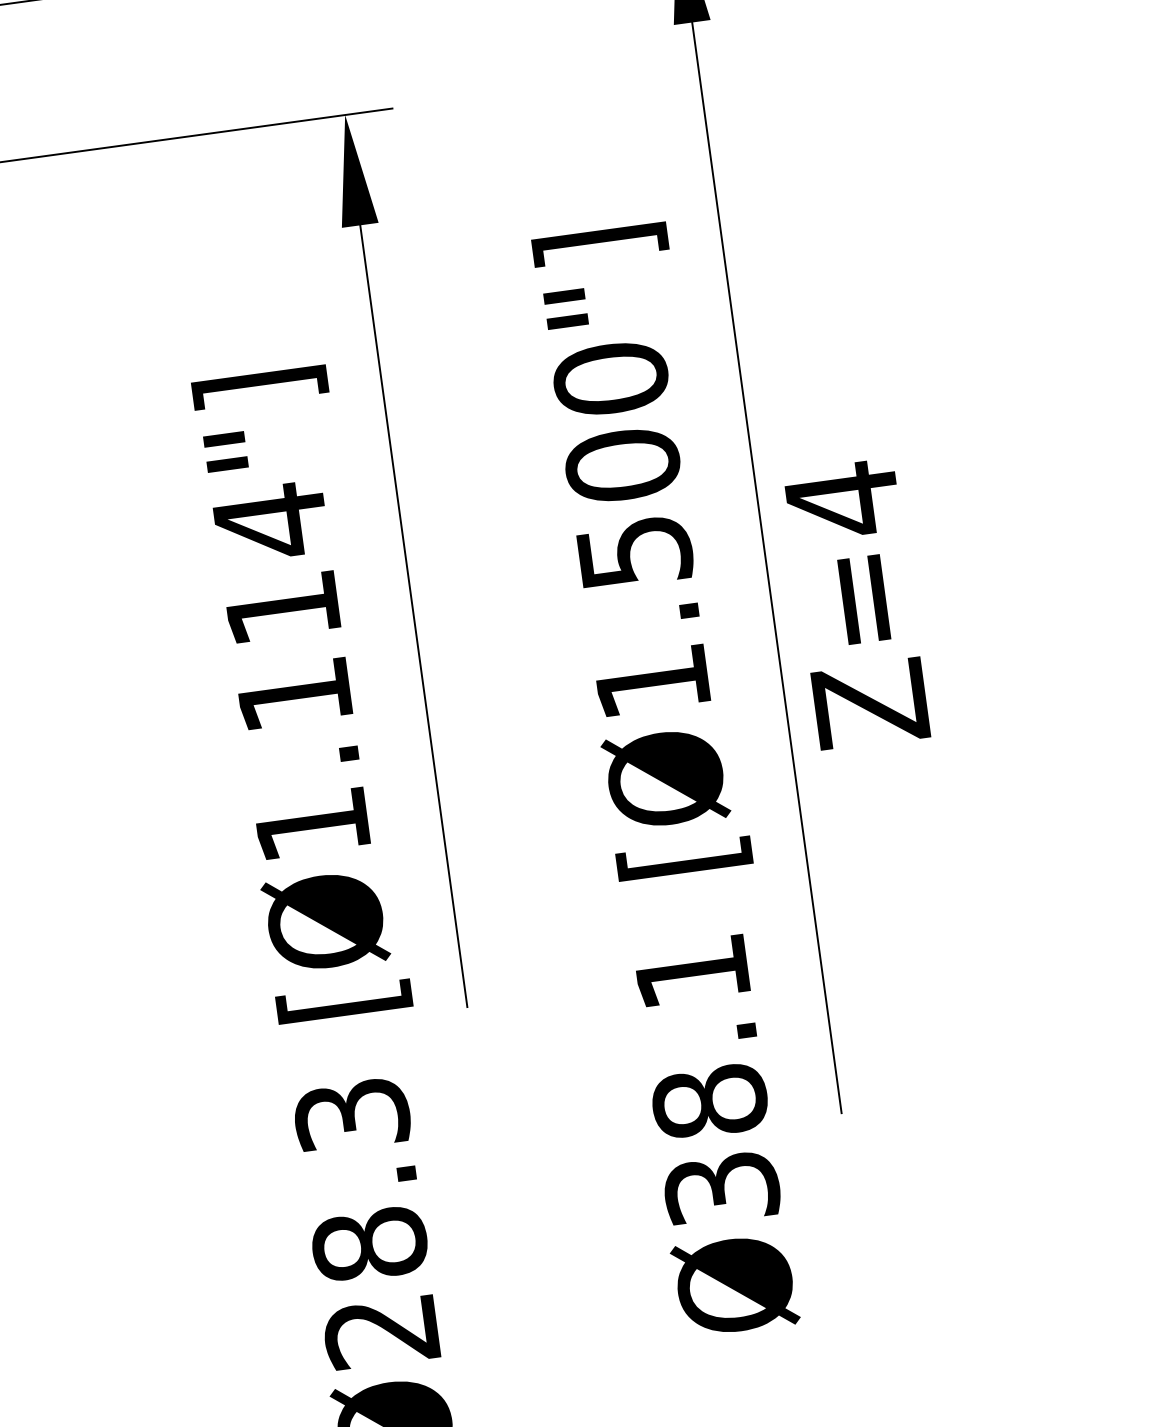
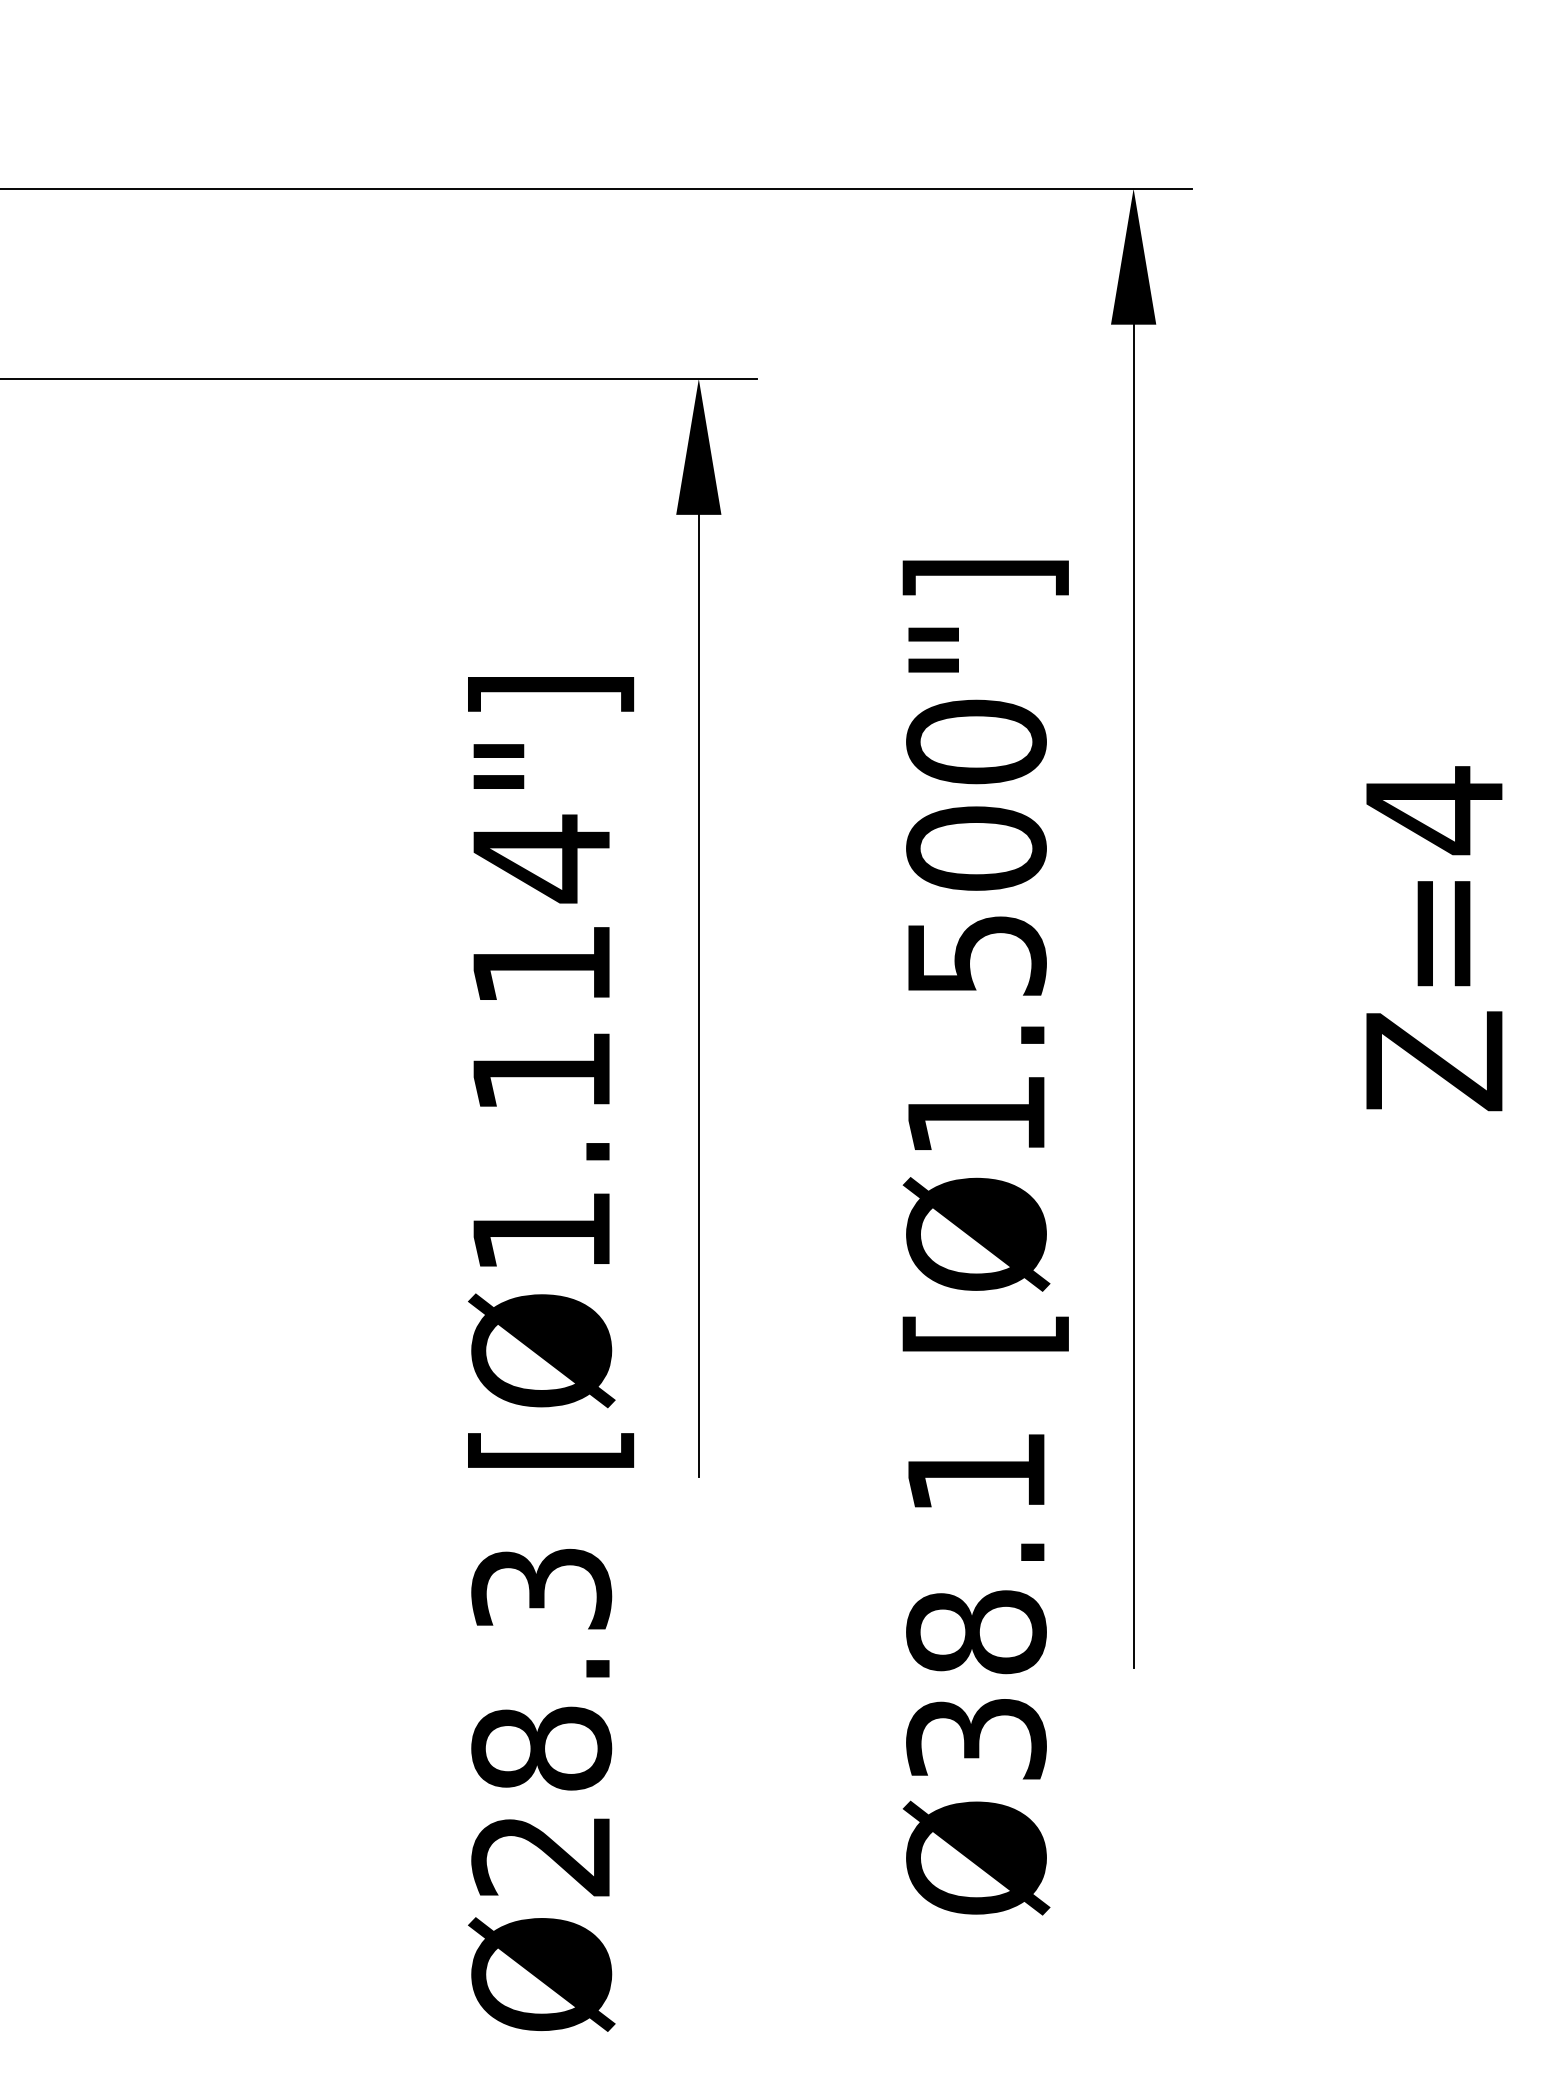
text: (857, 604) -> (1434, 938), moved

